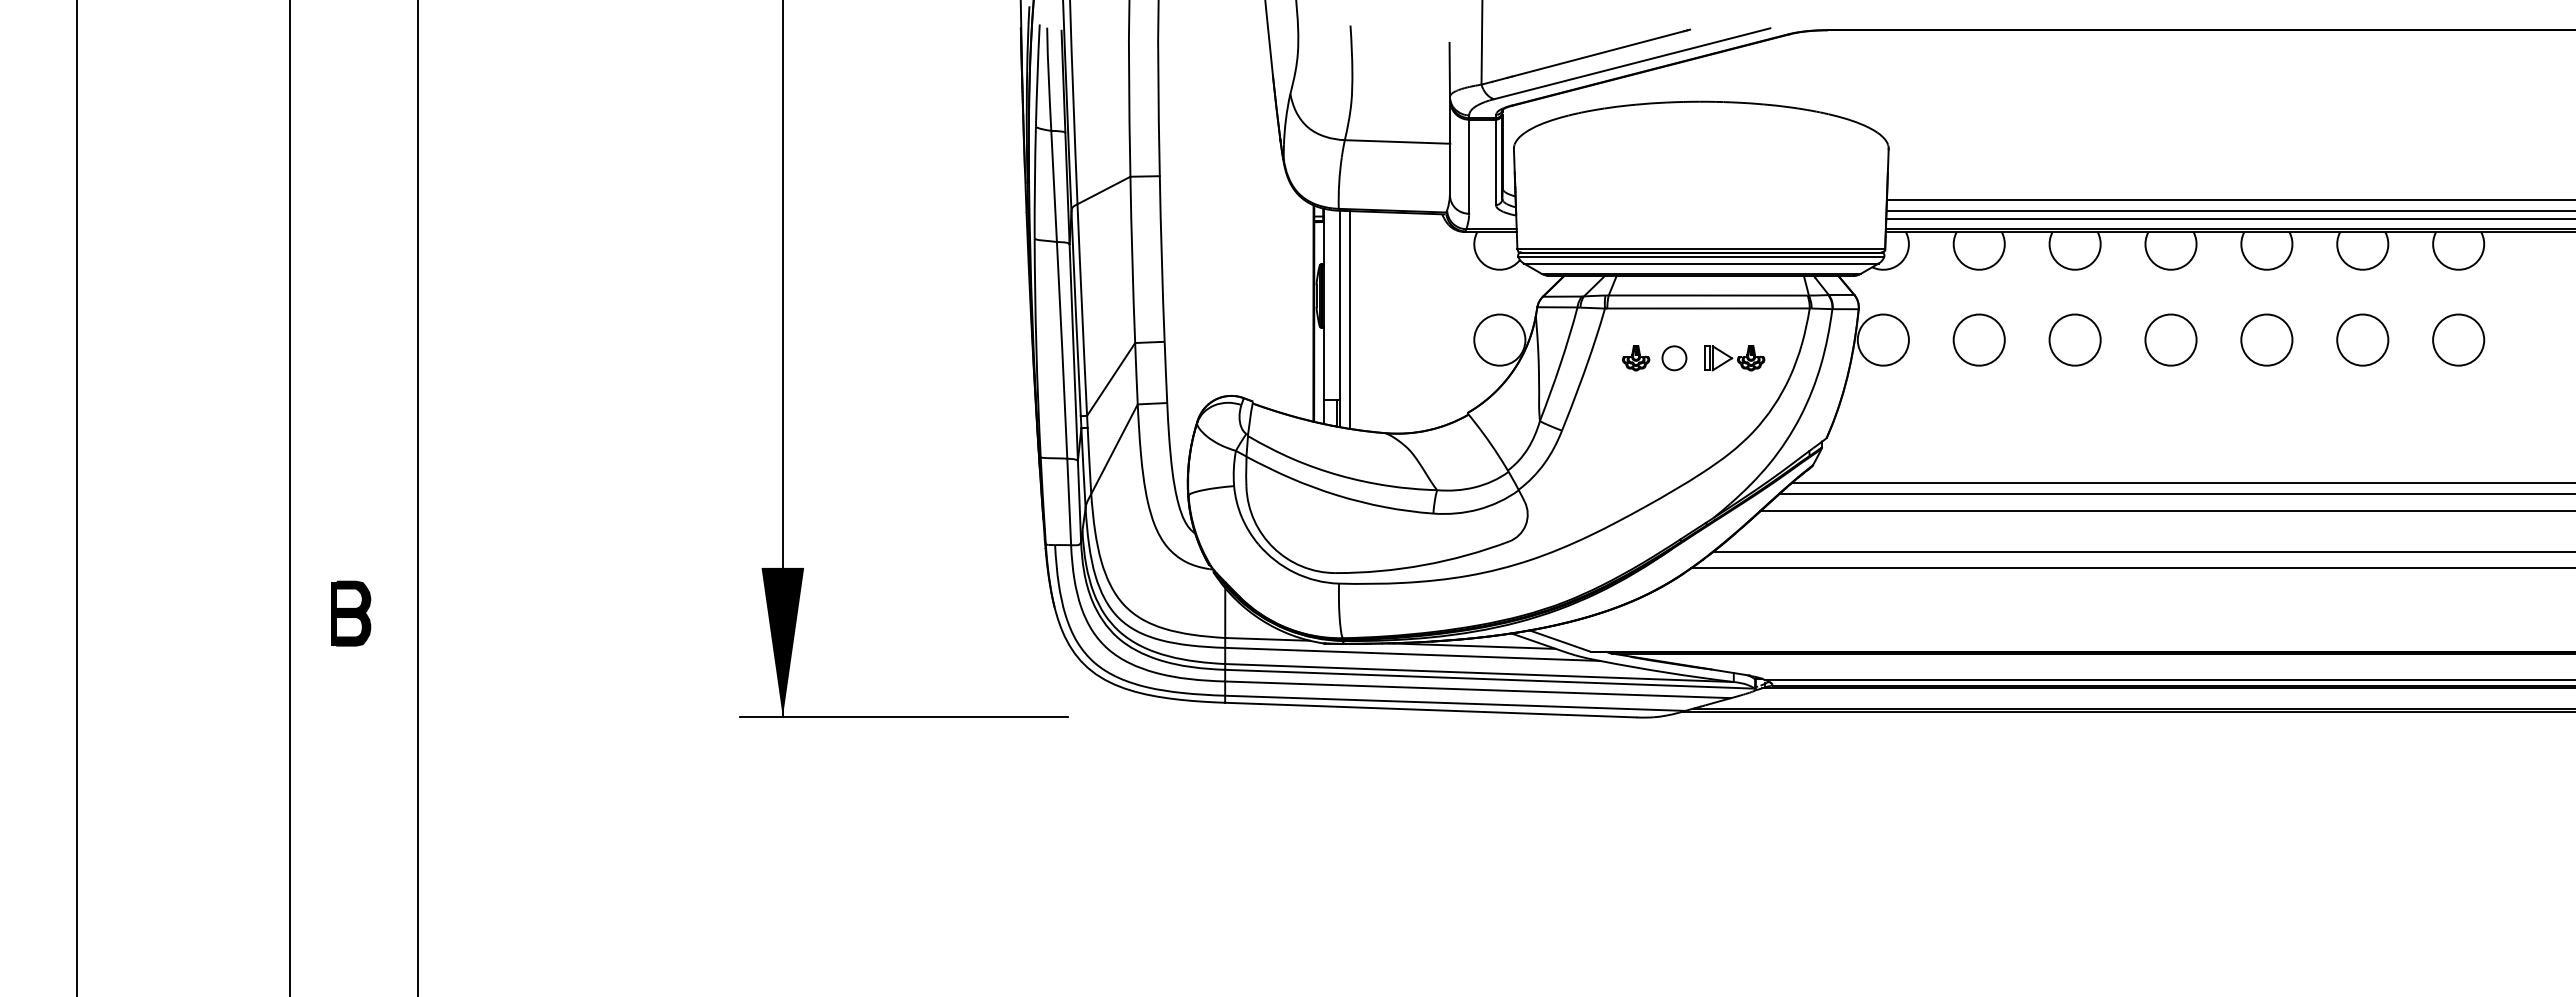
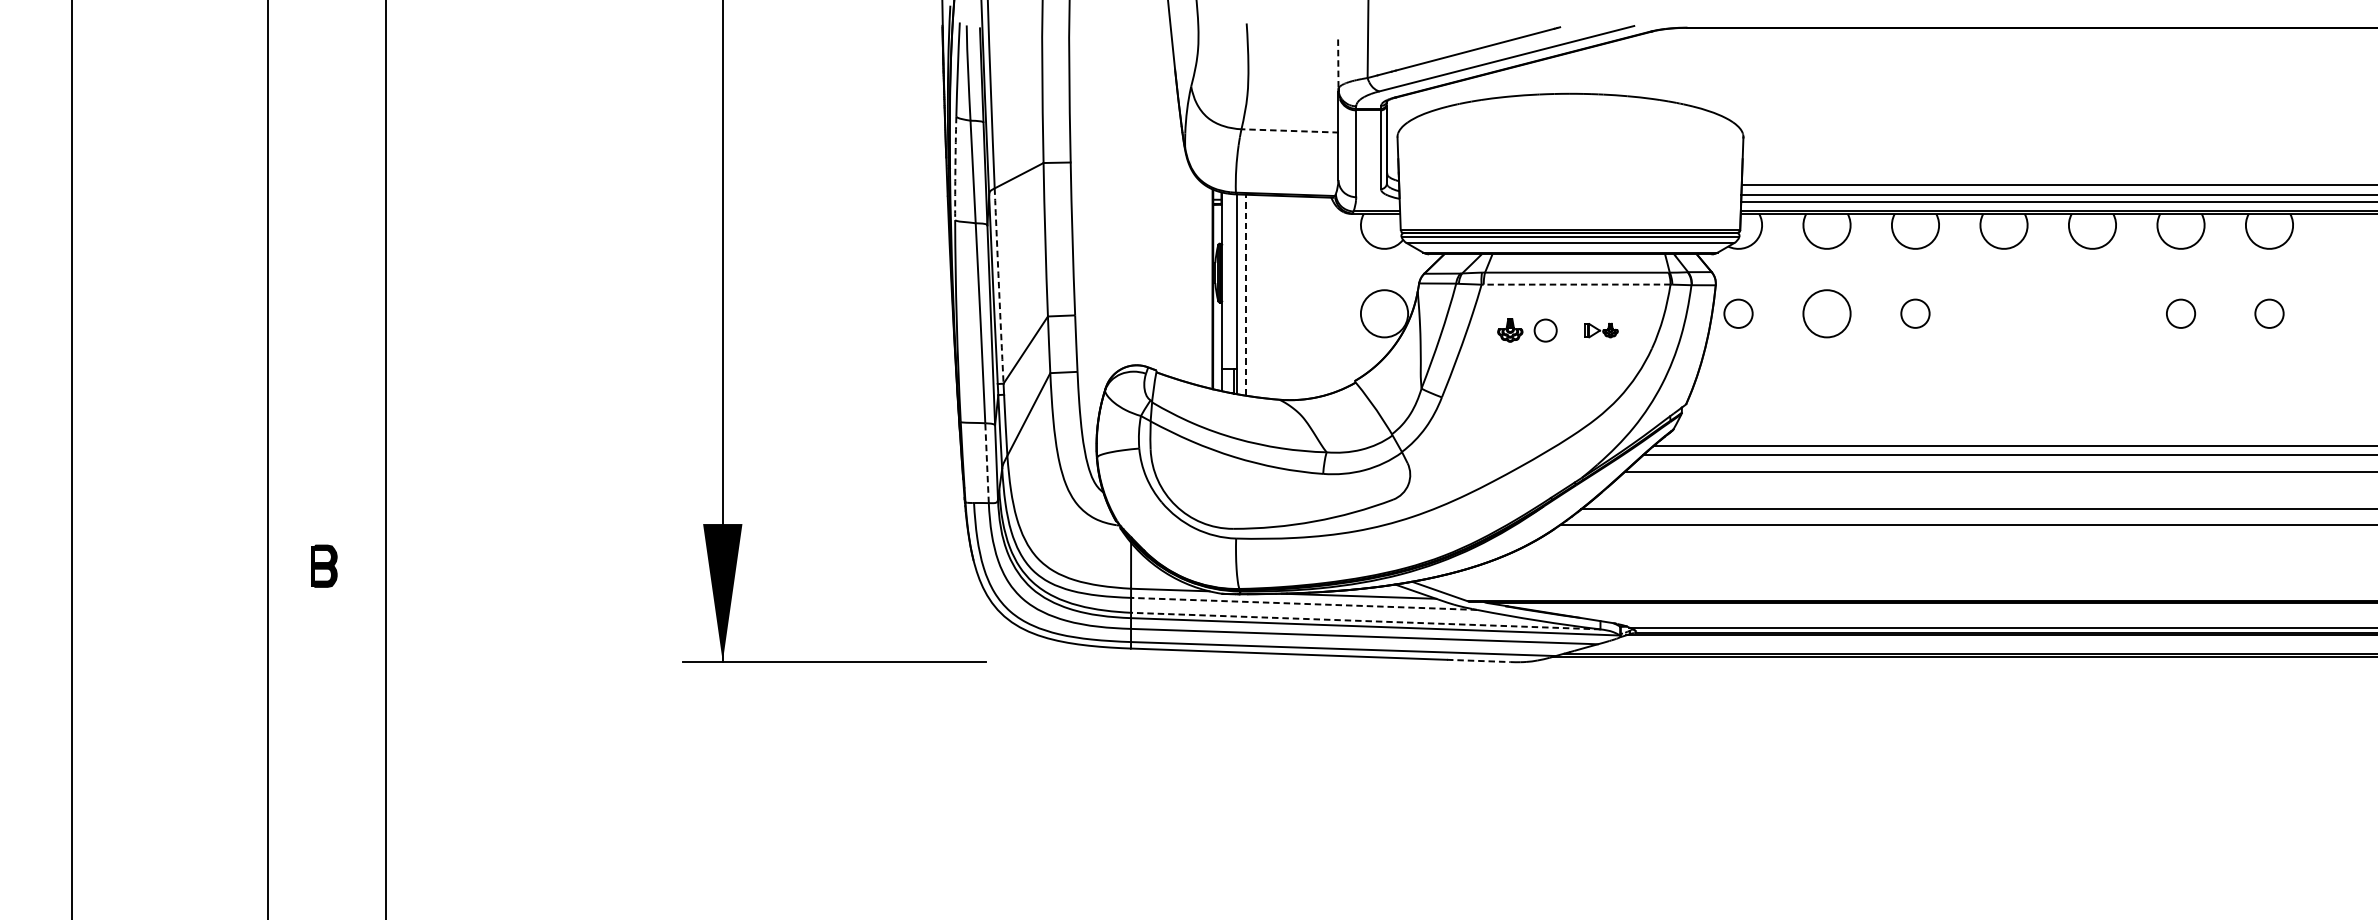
line: (1449, 69) -> (1338, 64), solid -> dashed
line: (1397, 141) -> (1290, 130), solid -> dashed
arc: (1034, 182) -> (955, 168), solid -> dashed
line: (1708, 308) -> (1577, 284), solid -> dashed
arc: (1082, 310) -> (999, 286), solid -> dashed
line: (1350, 320) -> (1246, 295), solid -> dashed
circle: (1882, 339) -> (1737, 313), size x0.6
circle: (2074, 339) -> (1914, 313), size x0.6
circle: (2170, 339) -> (2003, 313), removed
circle: (2266, 339) -> (2092, 313), removed
circle: (2362, 339) -> (2180, 313), size x0.6
circle: (2458, 339) -> (2269, 313), size x0.6
part: (1734, 358) -> (1601, 330), size x0.6
line: (1069, 501) -> (987, 462), solid -> dashed
part: (351, 613) -> (324, 566), size x0.7
line: (1412, 654) -> (1303, 603), solid -> dashed
line: (1479, 673) -> (1365, 621), solid -> dashed
line: (1602, 716) -> (1479, 661), solid -> dashed

